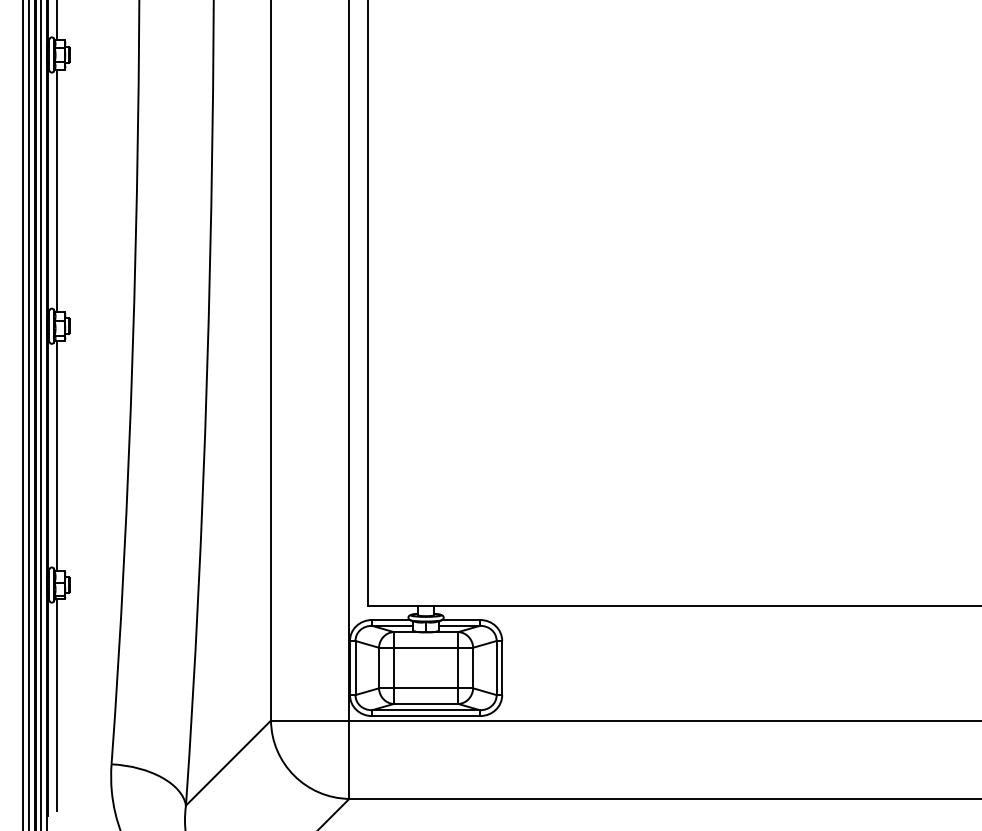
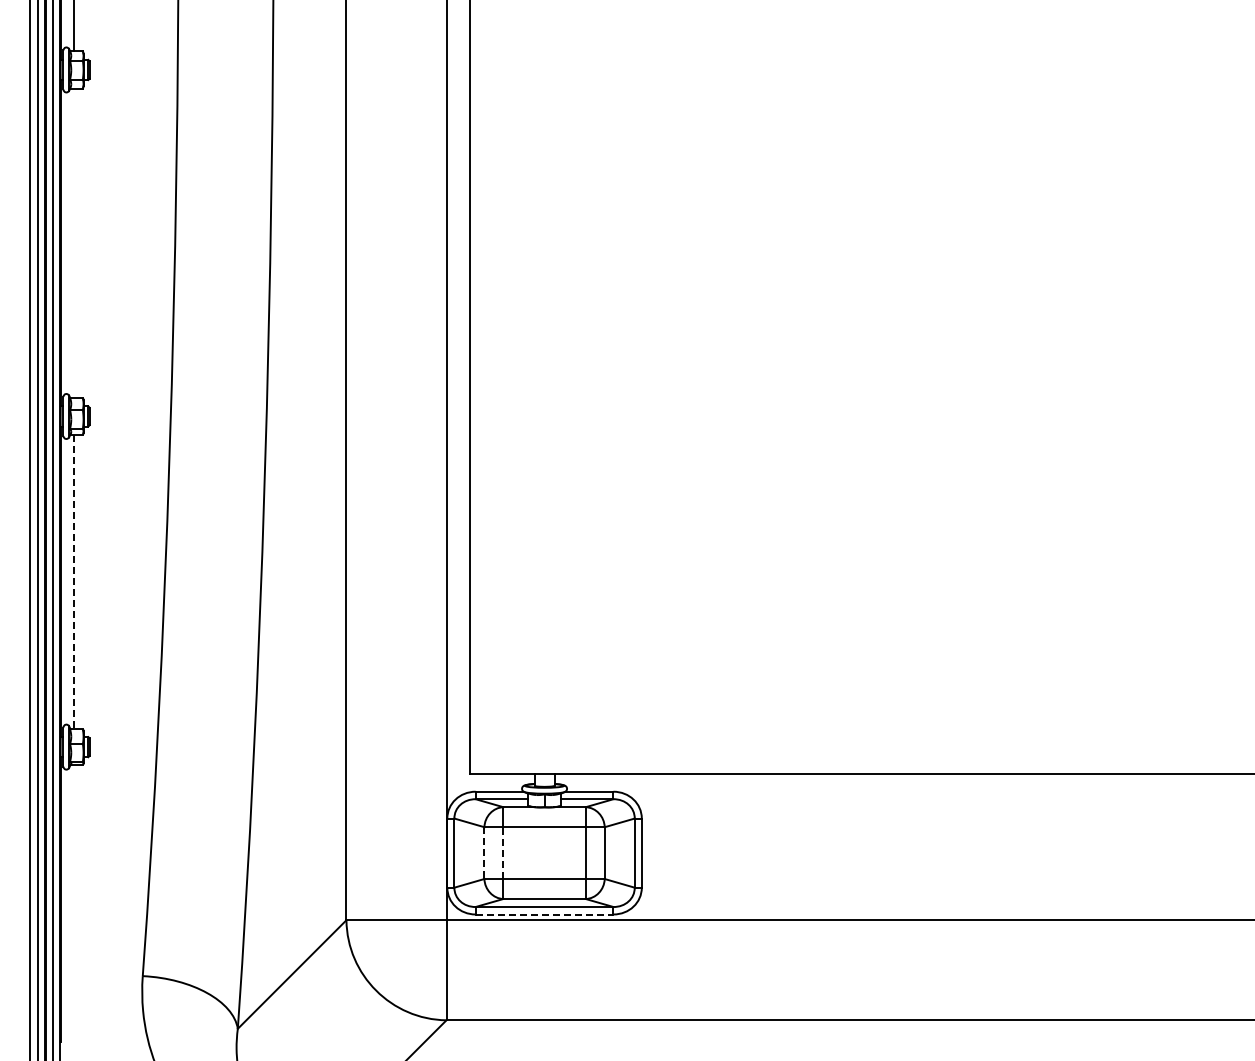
line: (57, 190) -> (73, 242), removed
line: (57, 456) -> (73, 582), solid -> dashed
line: (379, 668) -> (484, 853), solid -> dashed
line: (393, 668) -> (503, 853), solid -> dashed
line: (57, 704) -> (73, 899), removed
line: (426, 716) -> (544, 914), solid -> dashed

